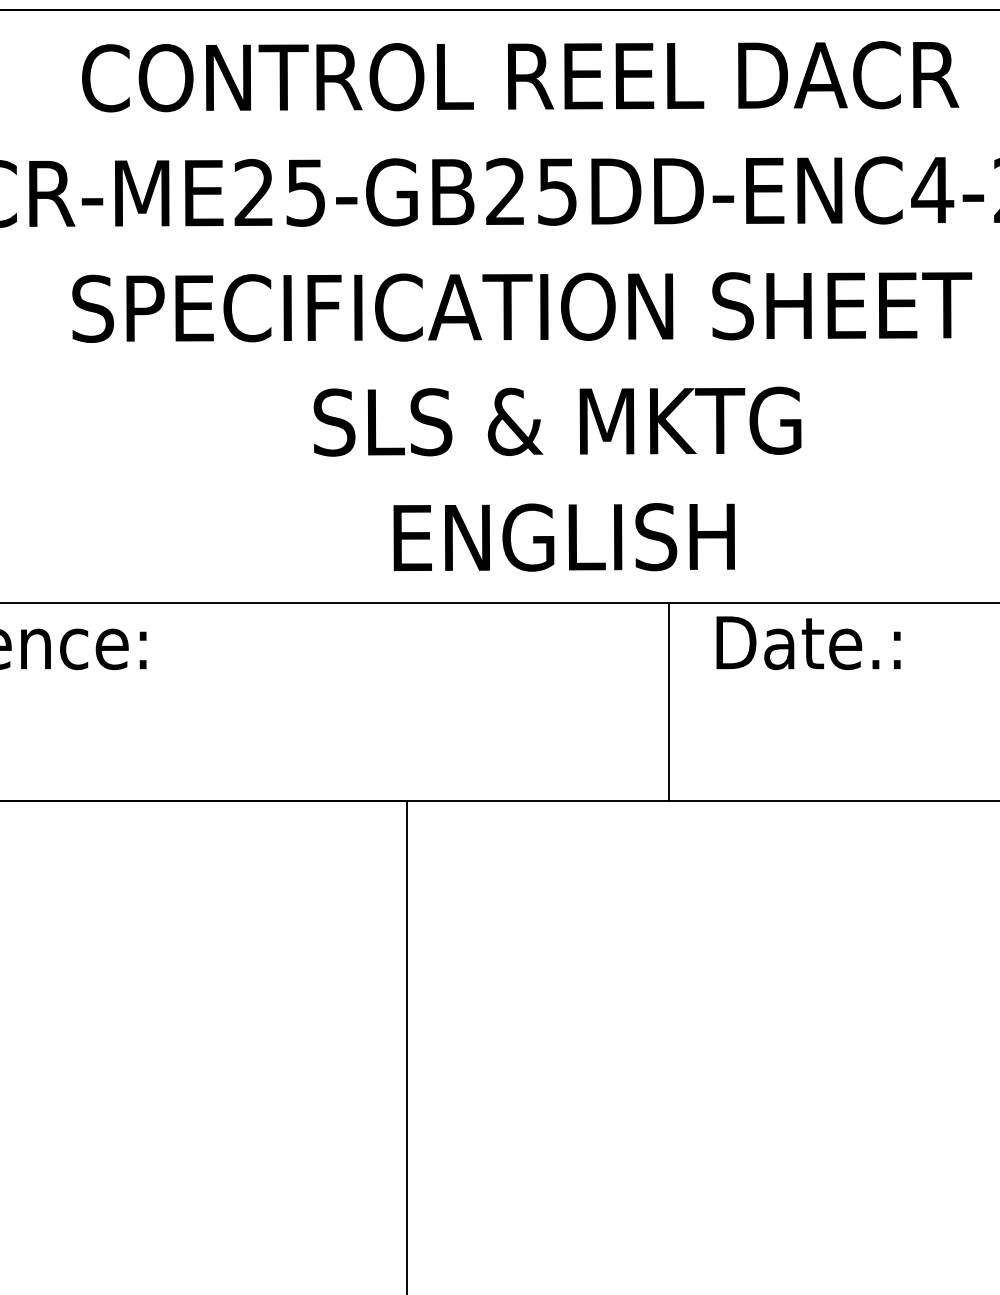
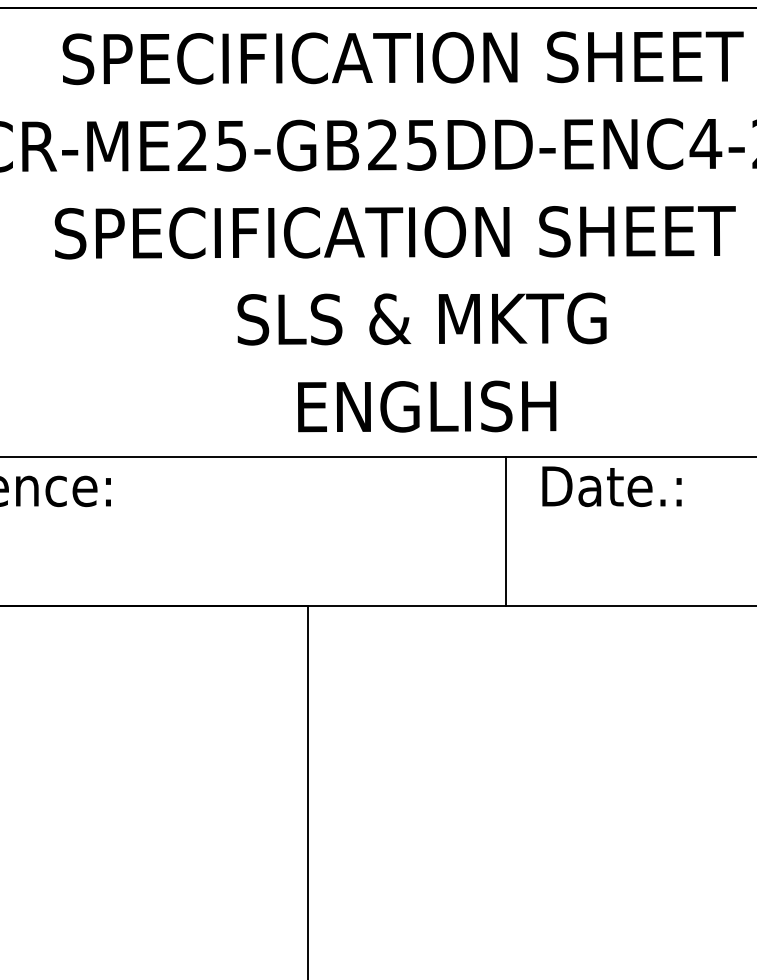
text: (531, 77) -> (402, 58), CONTROL REEL DACR -> SPECIFICATION SHEET

